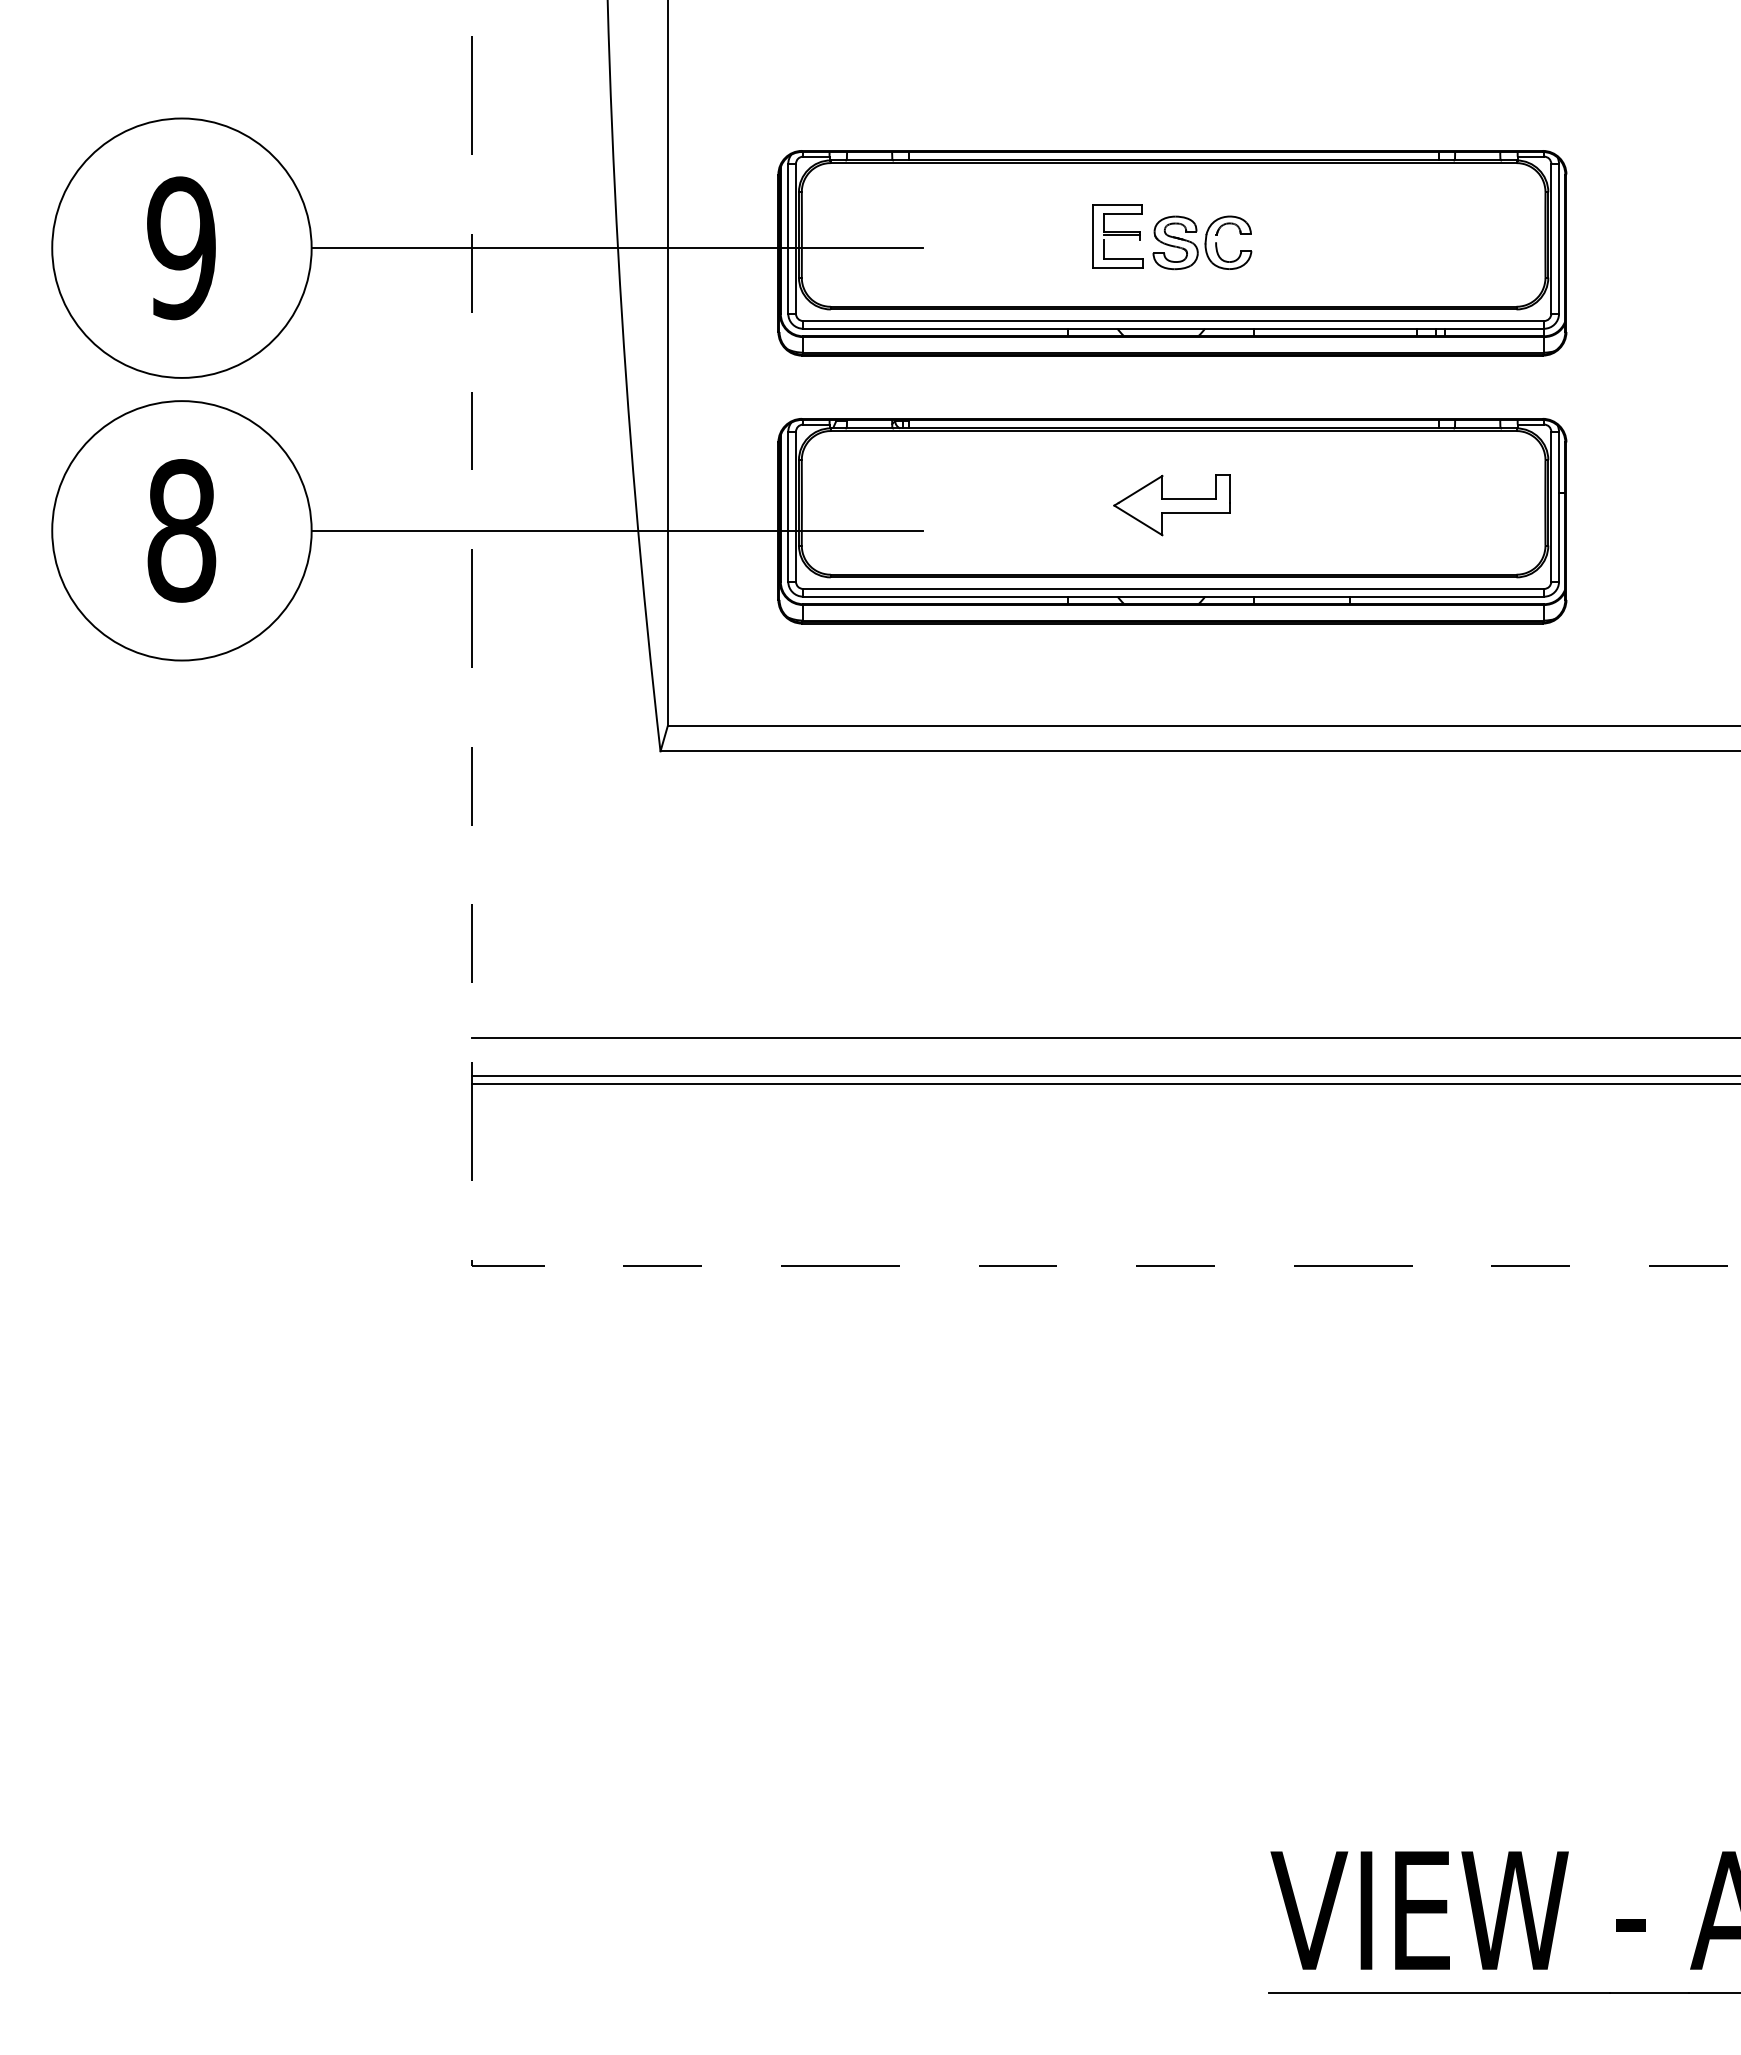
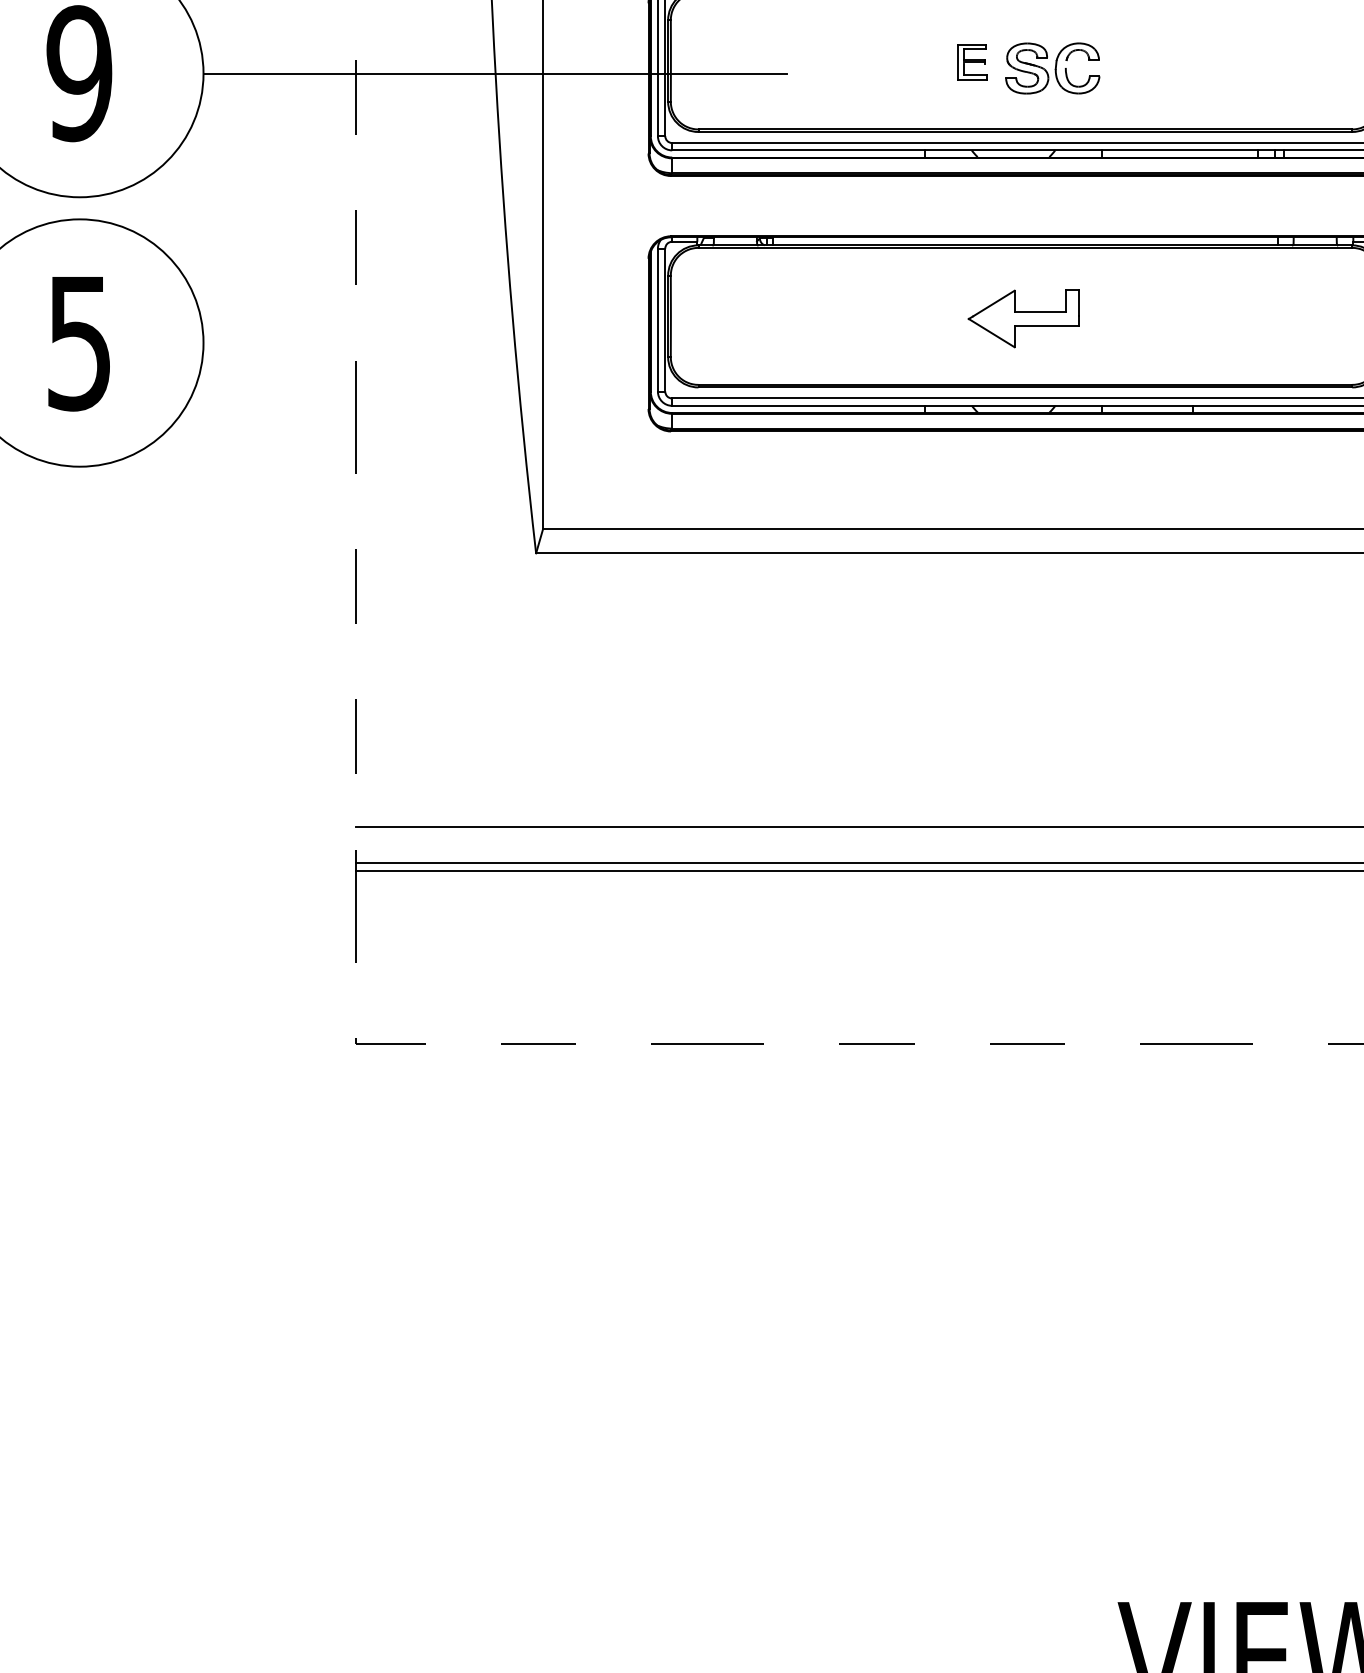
part: (1117, 236) -> (971, 62), size x0.6
text: (181, 530) -> (79, 342), 8 -> 5
line: (617, 530) -> (495, 342), removed

